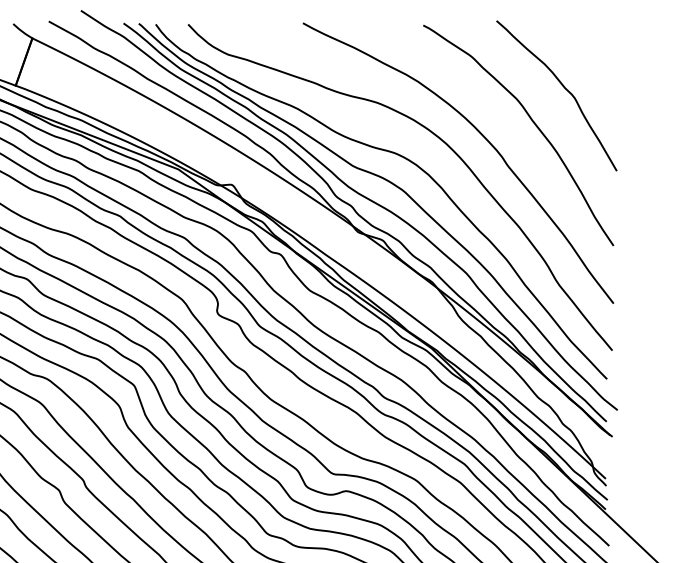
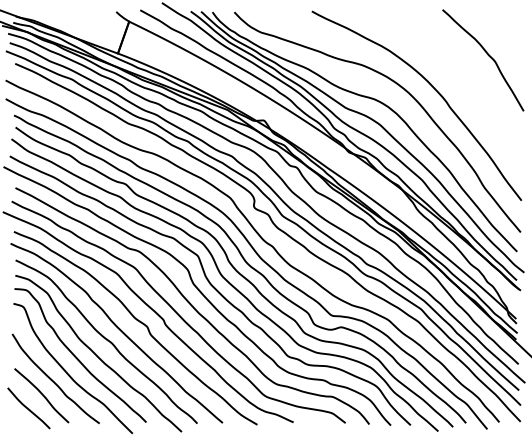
curve: (530, 121) -> (465, 77), removed

